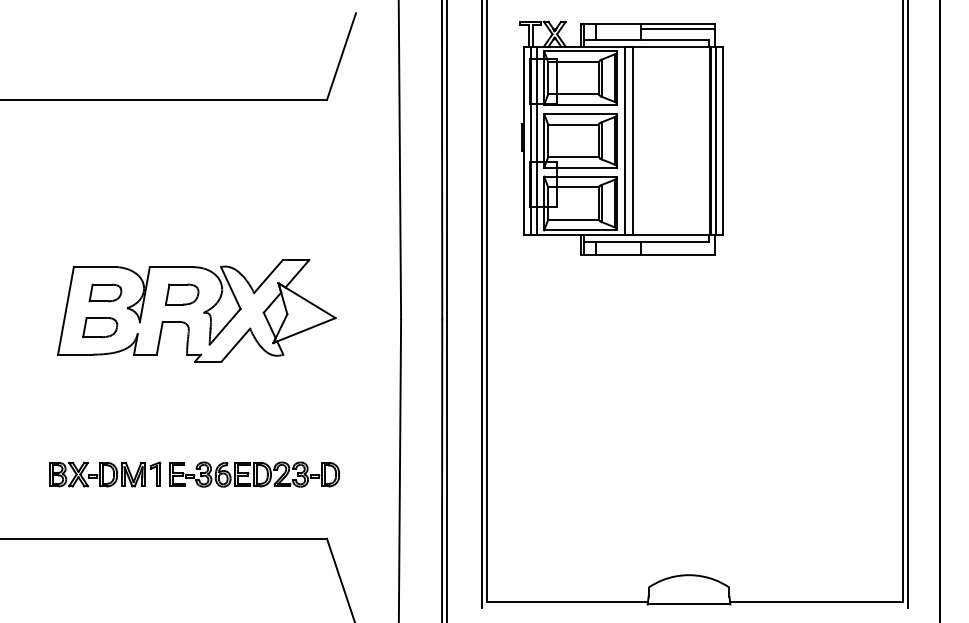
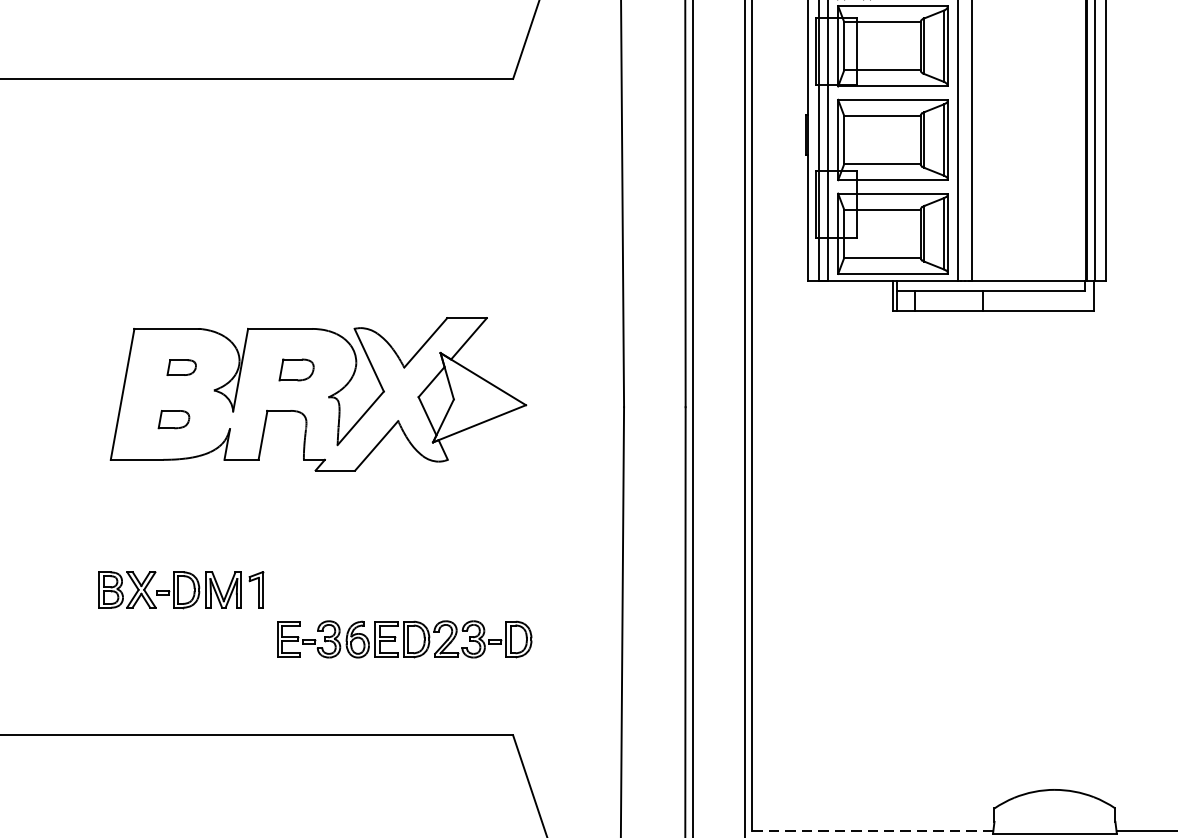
part: (105, 292) -> (181, 366), size x0.6
part: (182, 294) -> (296, 369), size x0.7
part: (100, 327) -> (174, 419), size x0.6
part: (105, 474) -> (181, 589), moved
line: (567, 602) -> (873, 830), solid -> dashed

